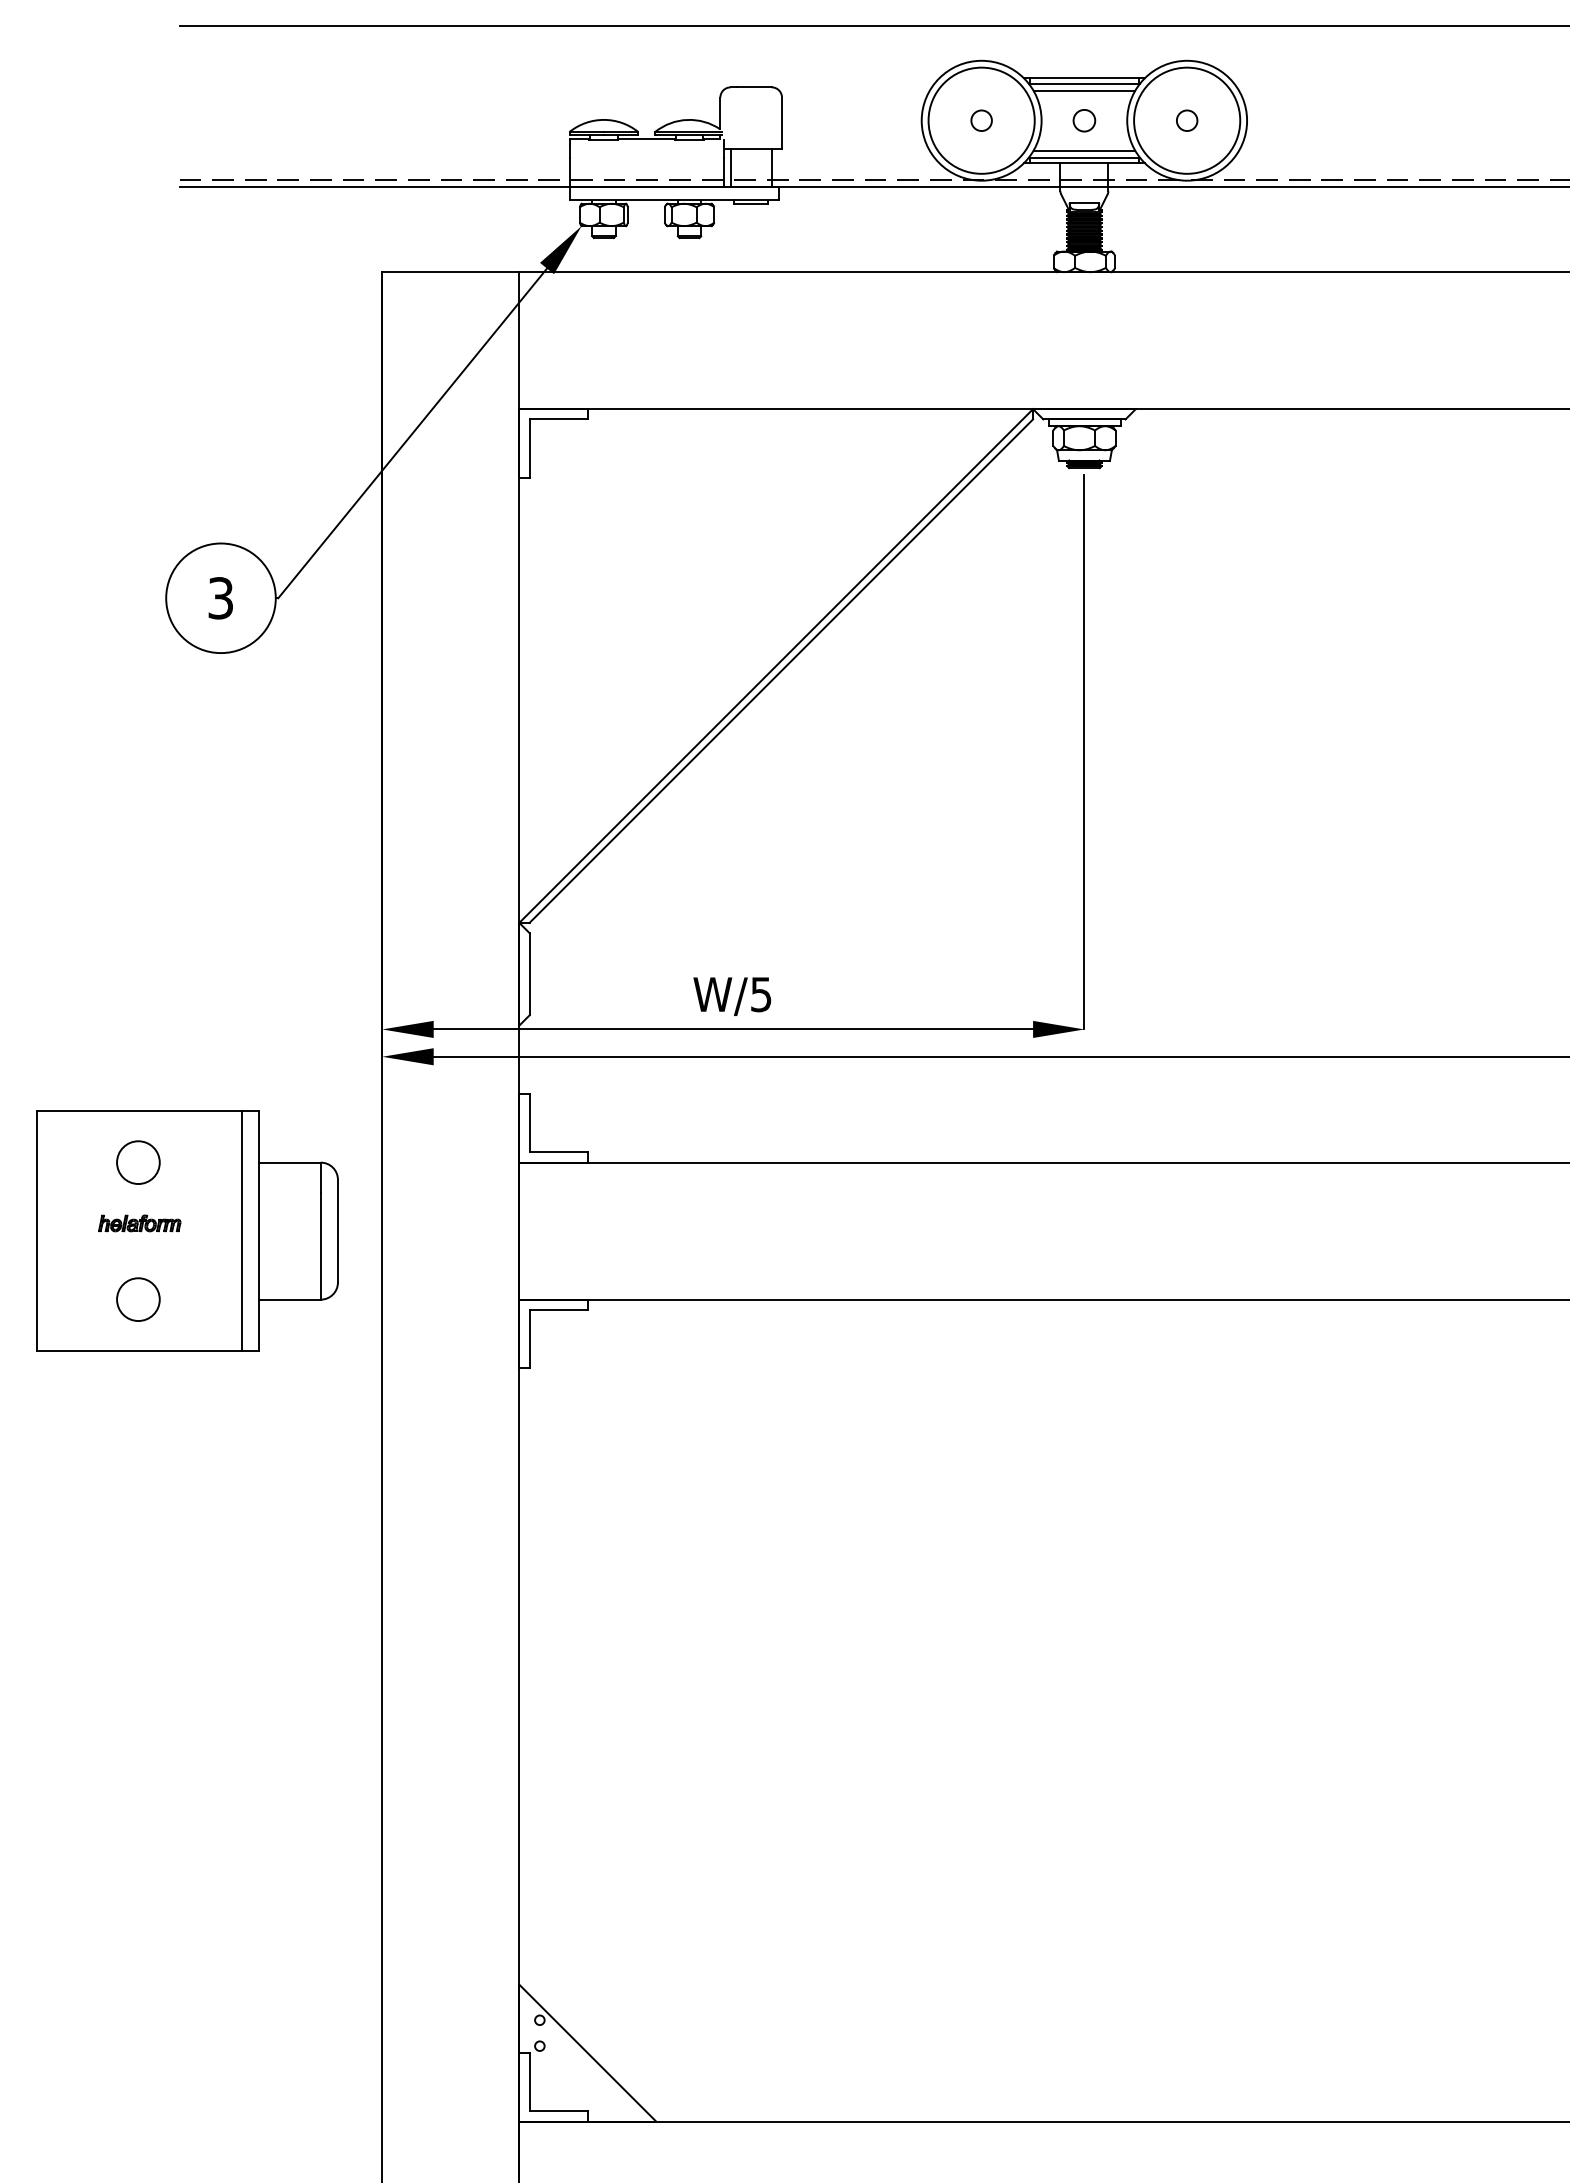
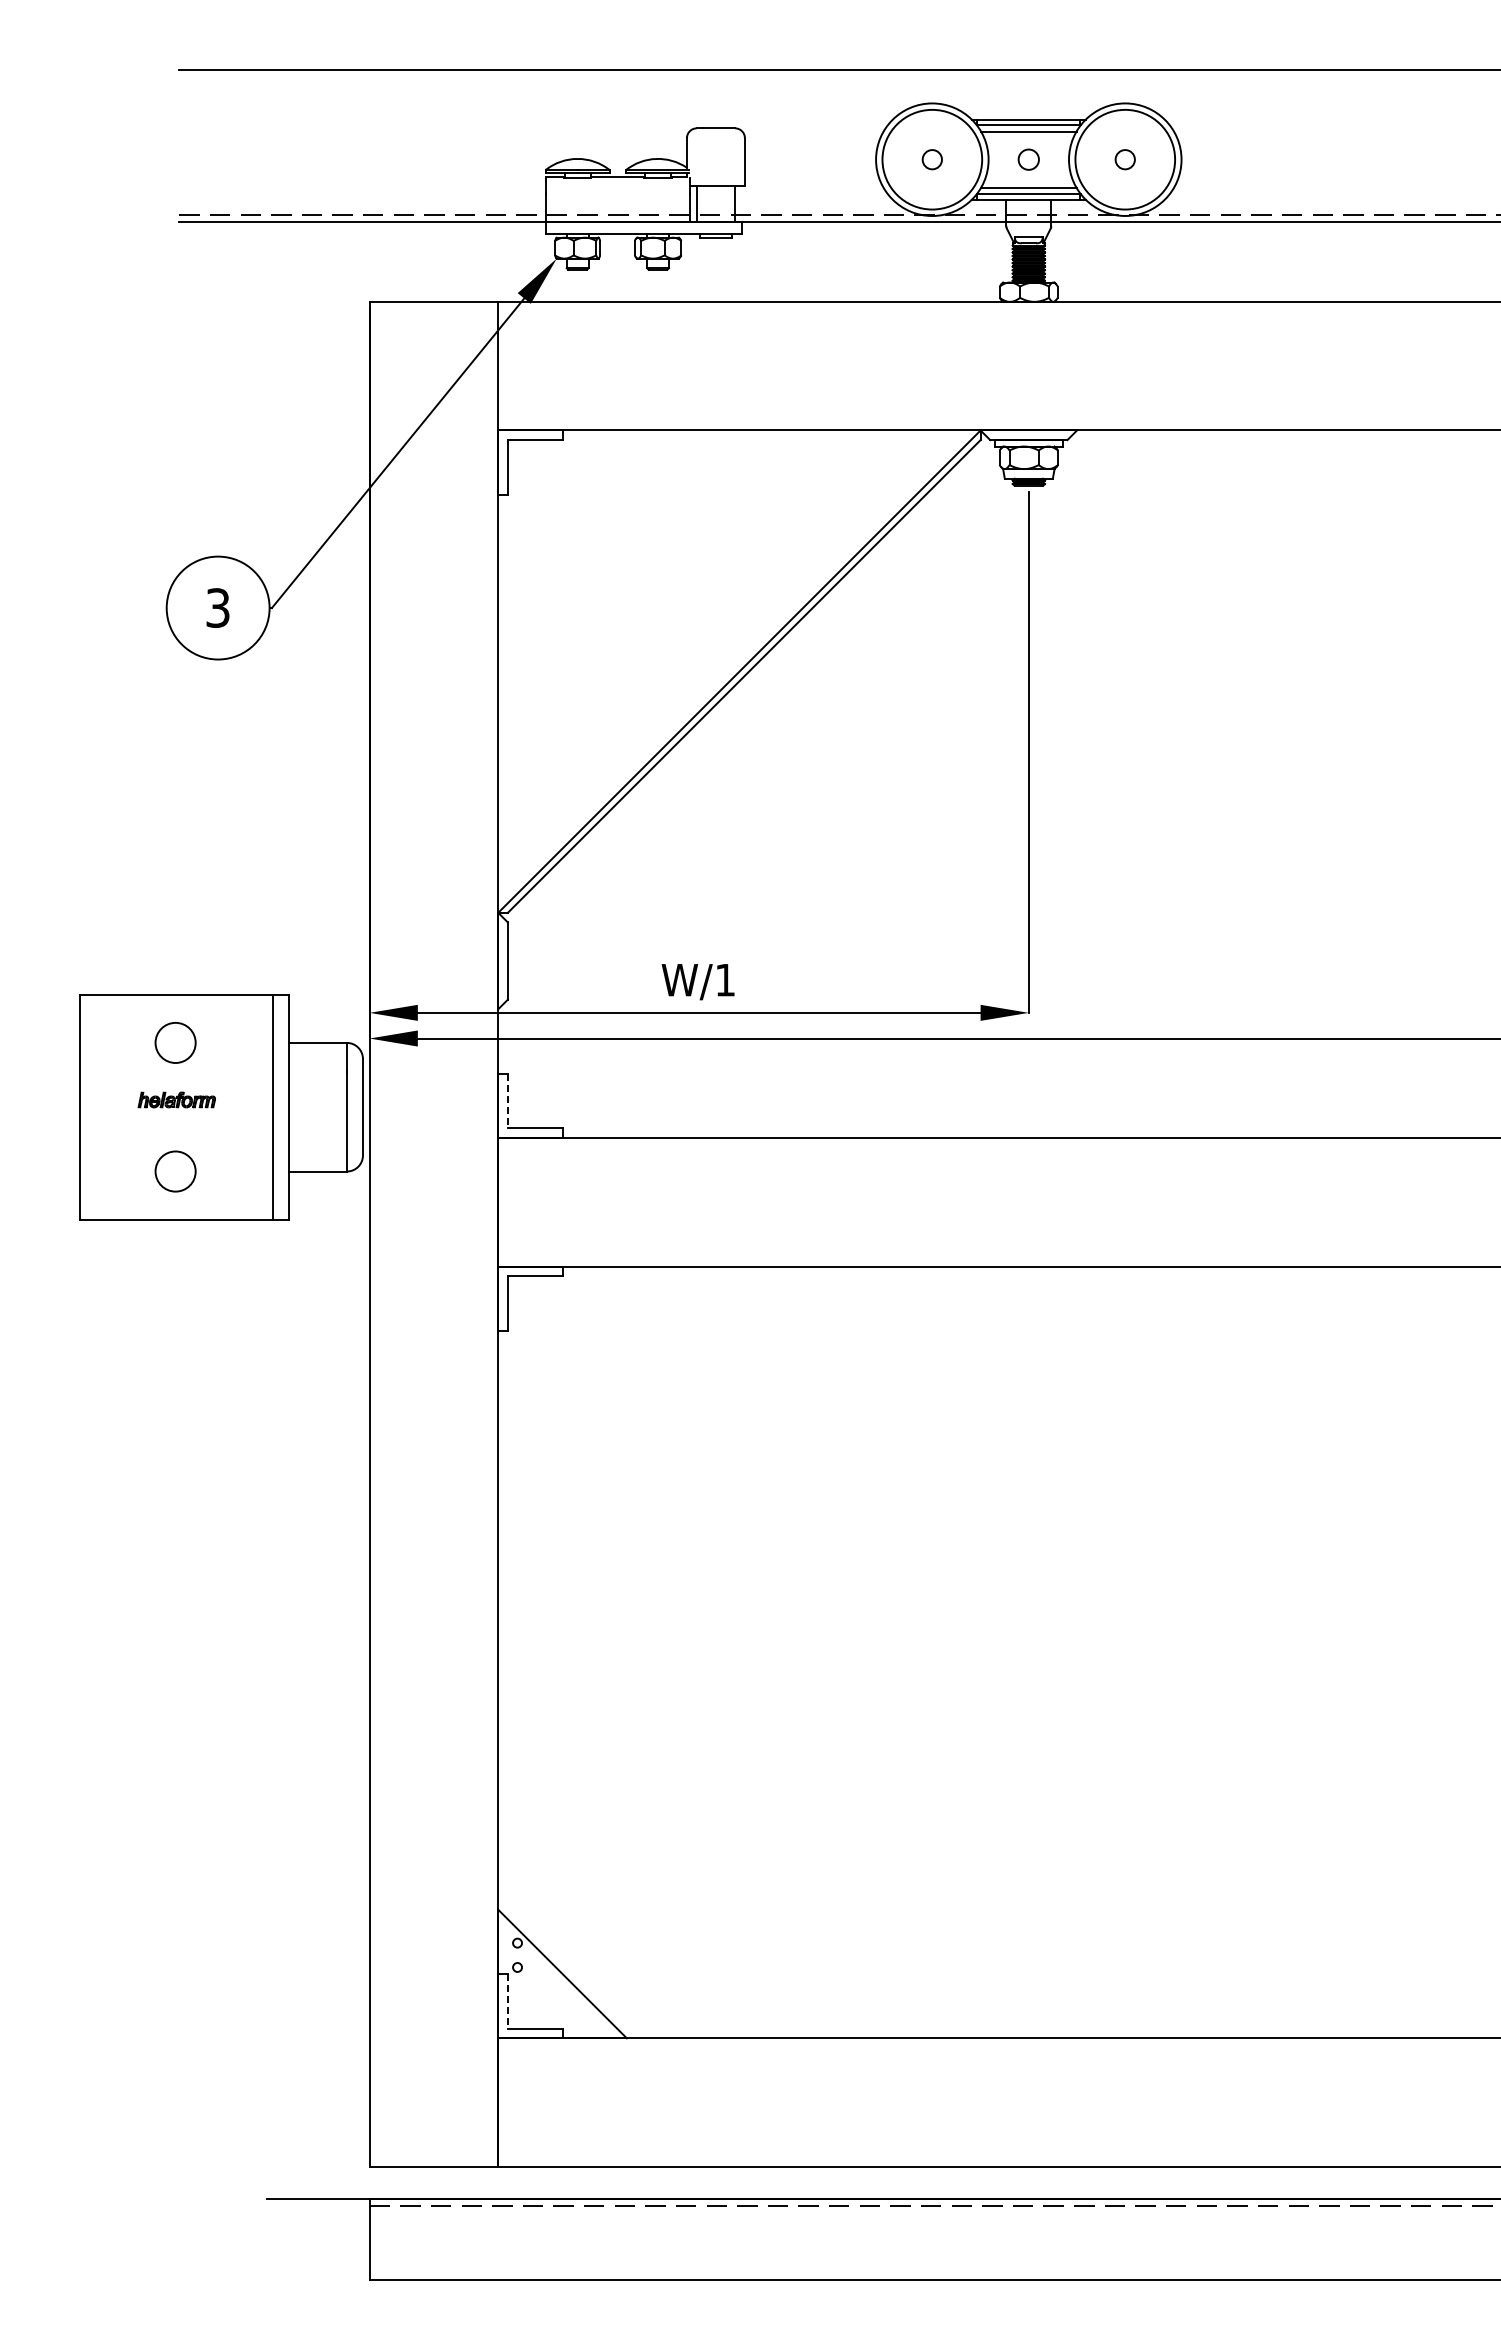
text: (761, 994) -> (725, 980), W/5 -> W/1
line: (529, 1123) -> (507, 1101), solid -> dashed
part: (187, 1231) -> (221, 1107), moved
line: (529, 2082) -> (507, 2001), solid -> dashed

